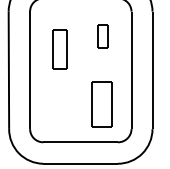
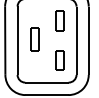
part: (102, 35) -> (59, 20), size x1.43
part: (59, 49) -> (34, 39), moved
part: (102, 104) -> (59, 60), size x0.71

